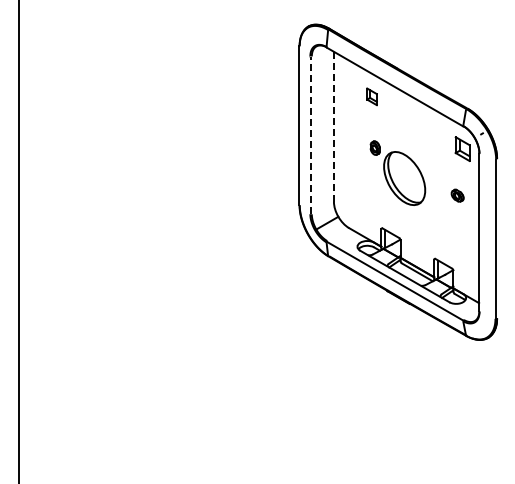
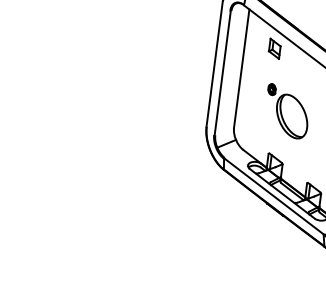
part: (371, 96) -> (274, 48), size x1.43
line: (333, 127) -> (241, 69), dashed -> solid
line: (310, 135) -> (222, 73), dashed -> solid

